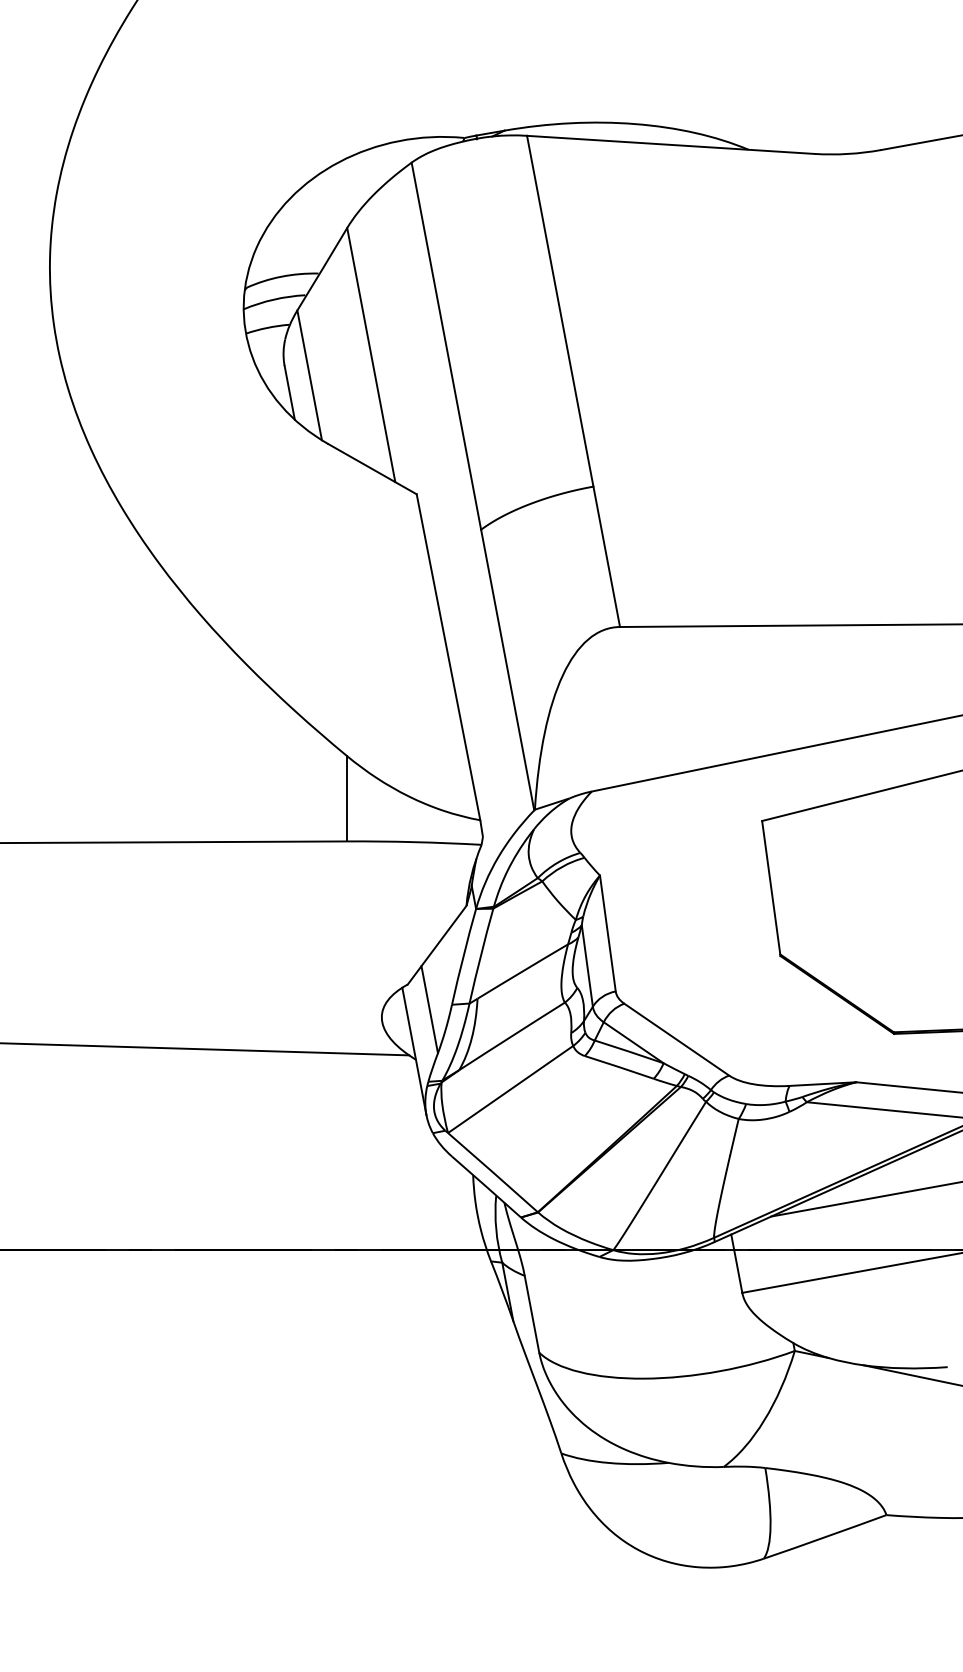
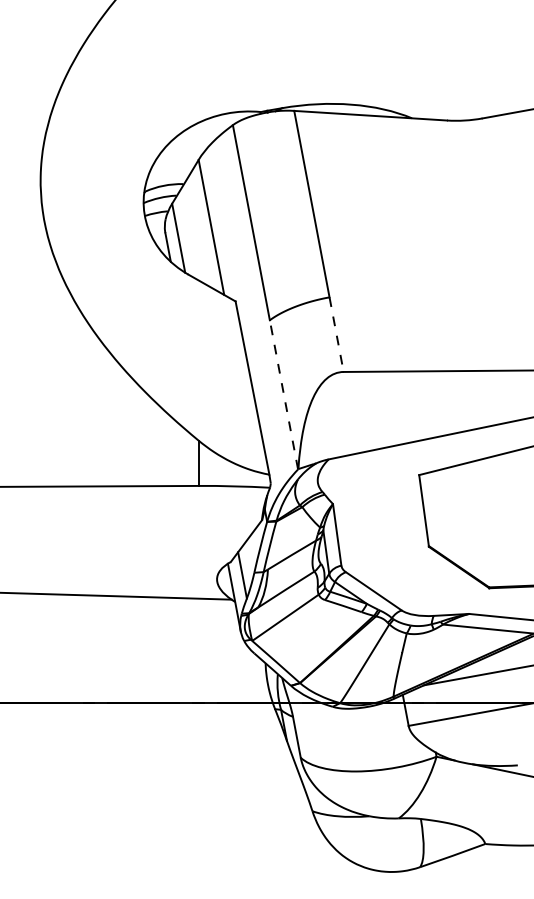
line: (606, 556) -> (336, 334), solid -> dashed
line: (506, 669) -> (283, 394), solid -> dashed

